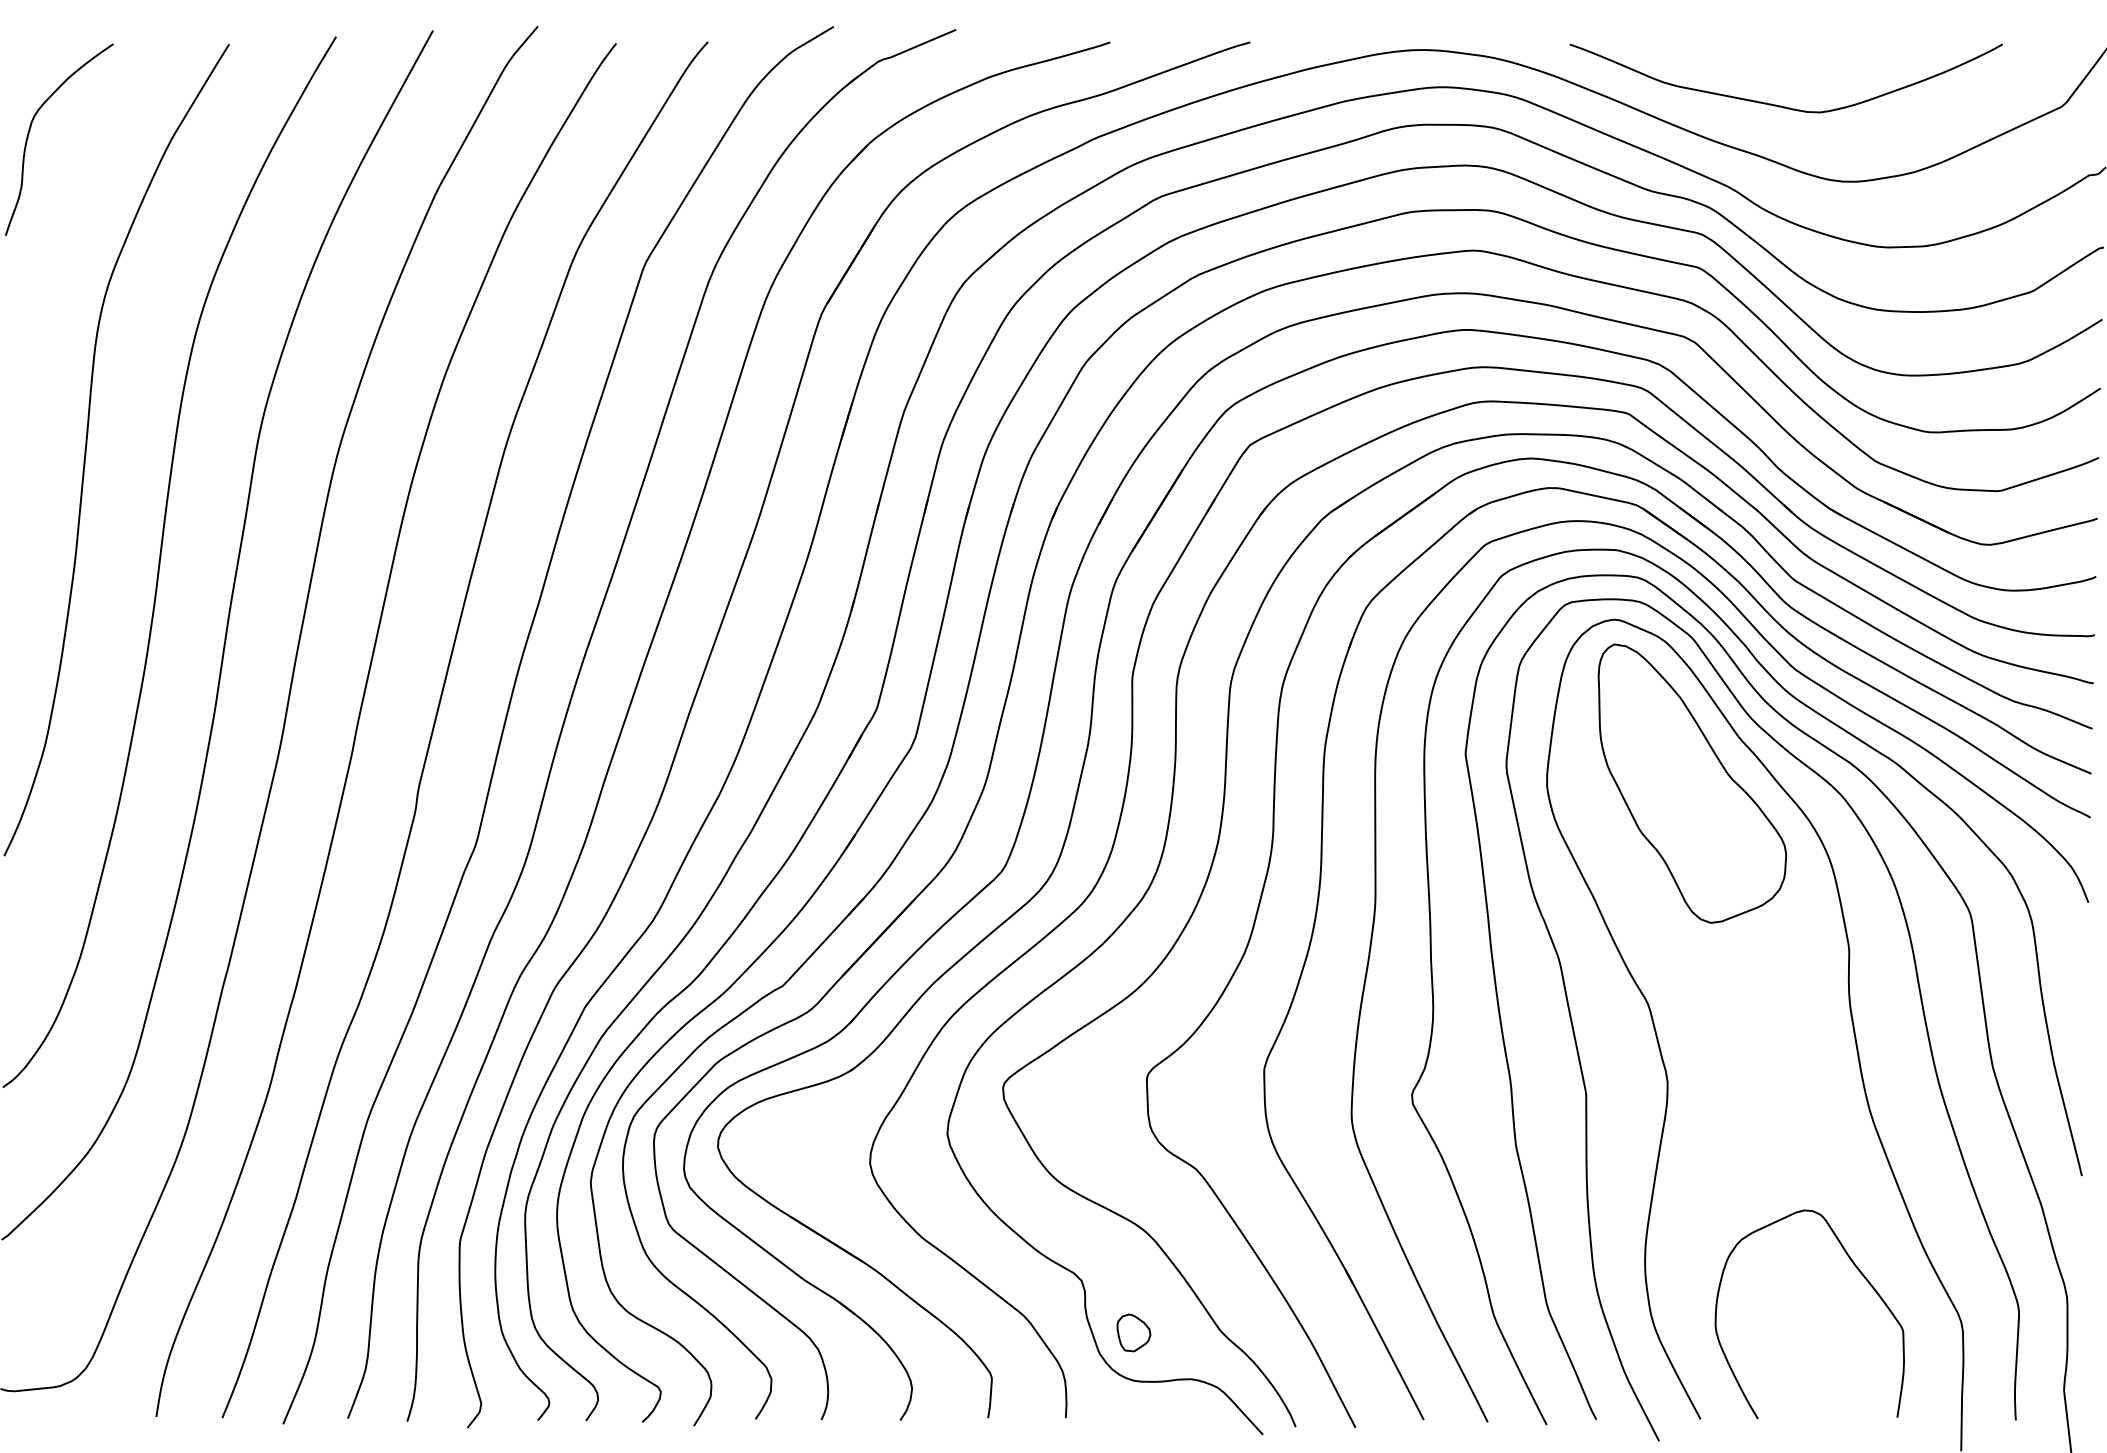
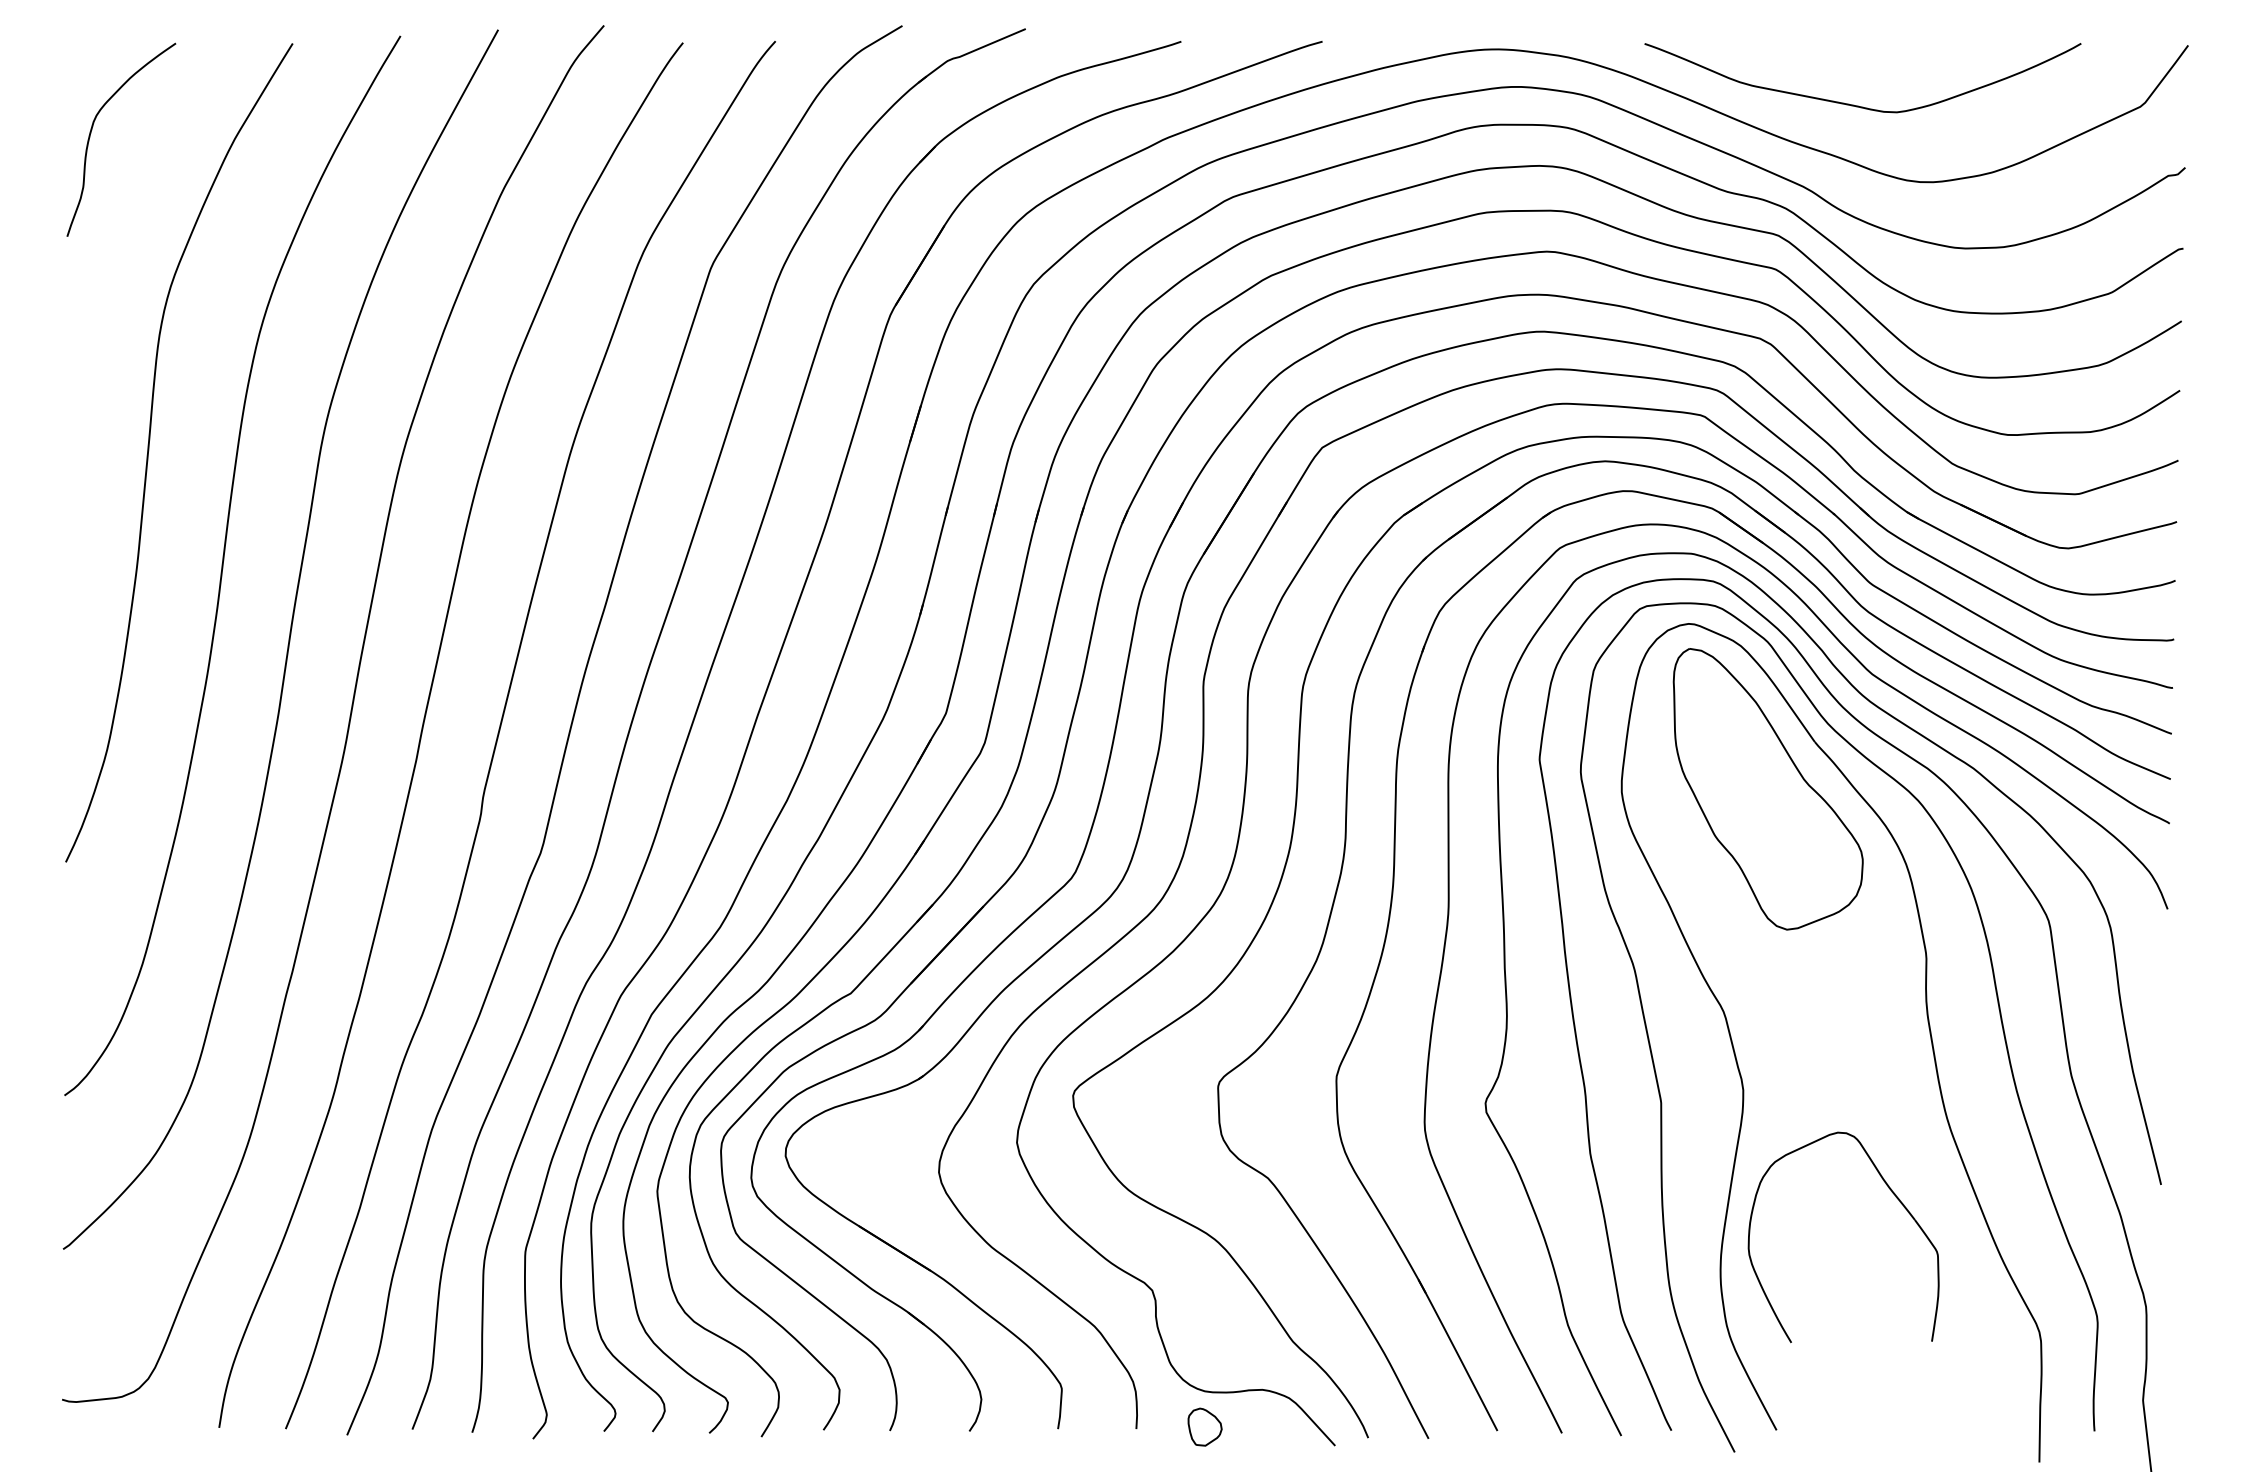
part: (1861, 1274) -> (1895, 1197), moved
part: (1133, 1332) -> (1204, 1426), moved

